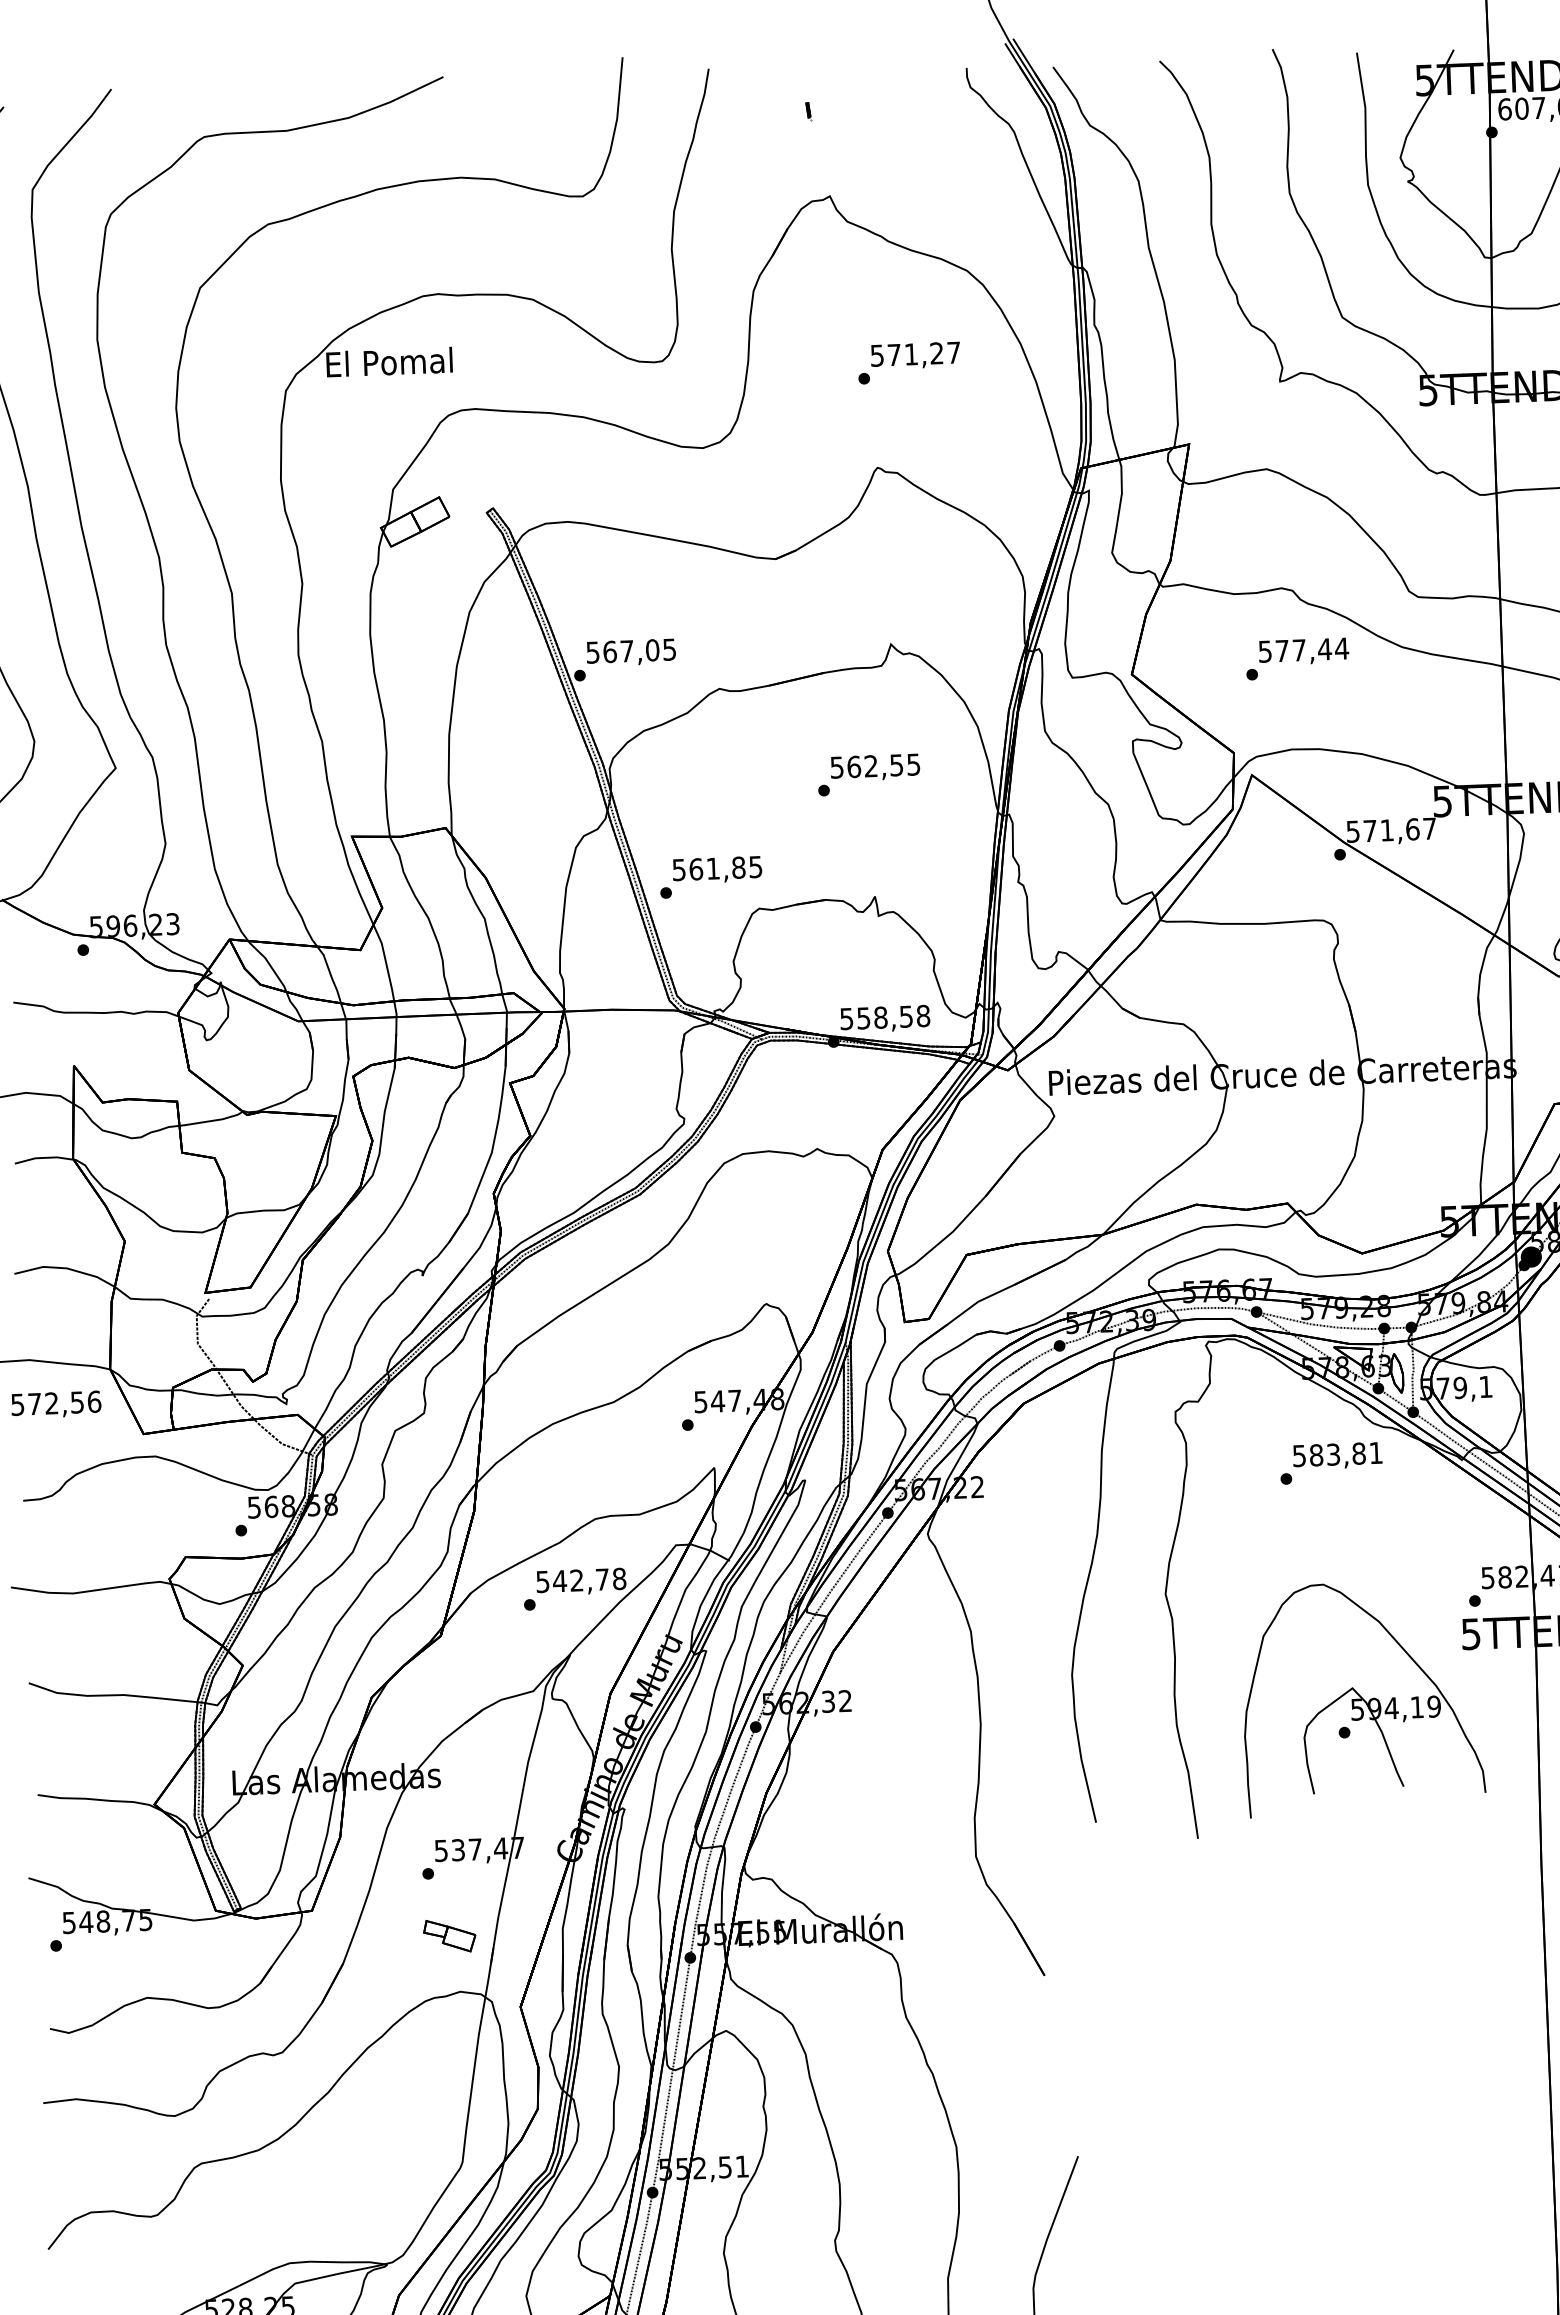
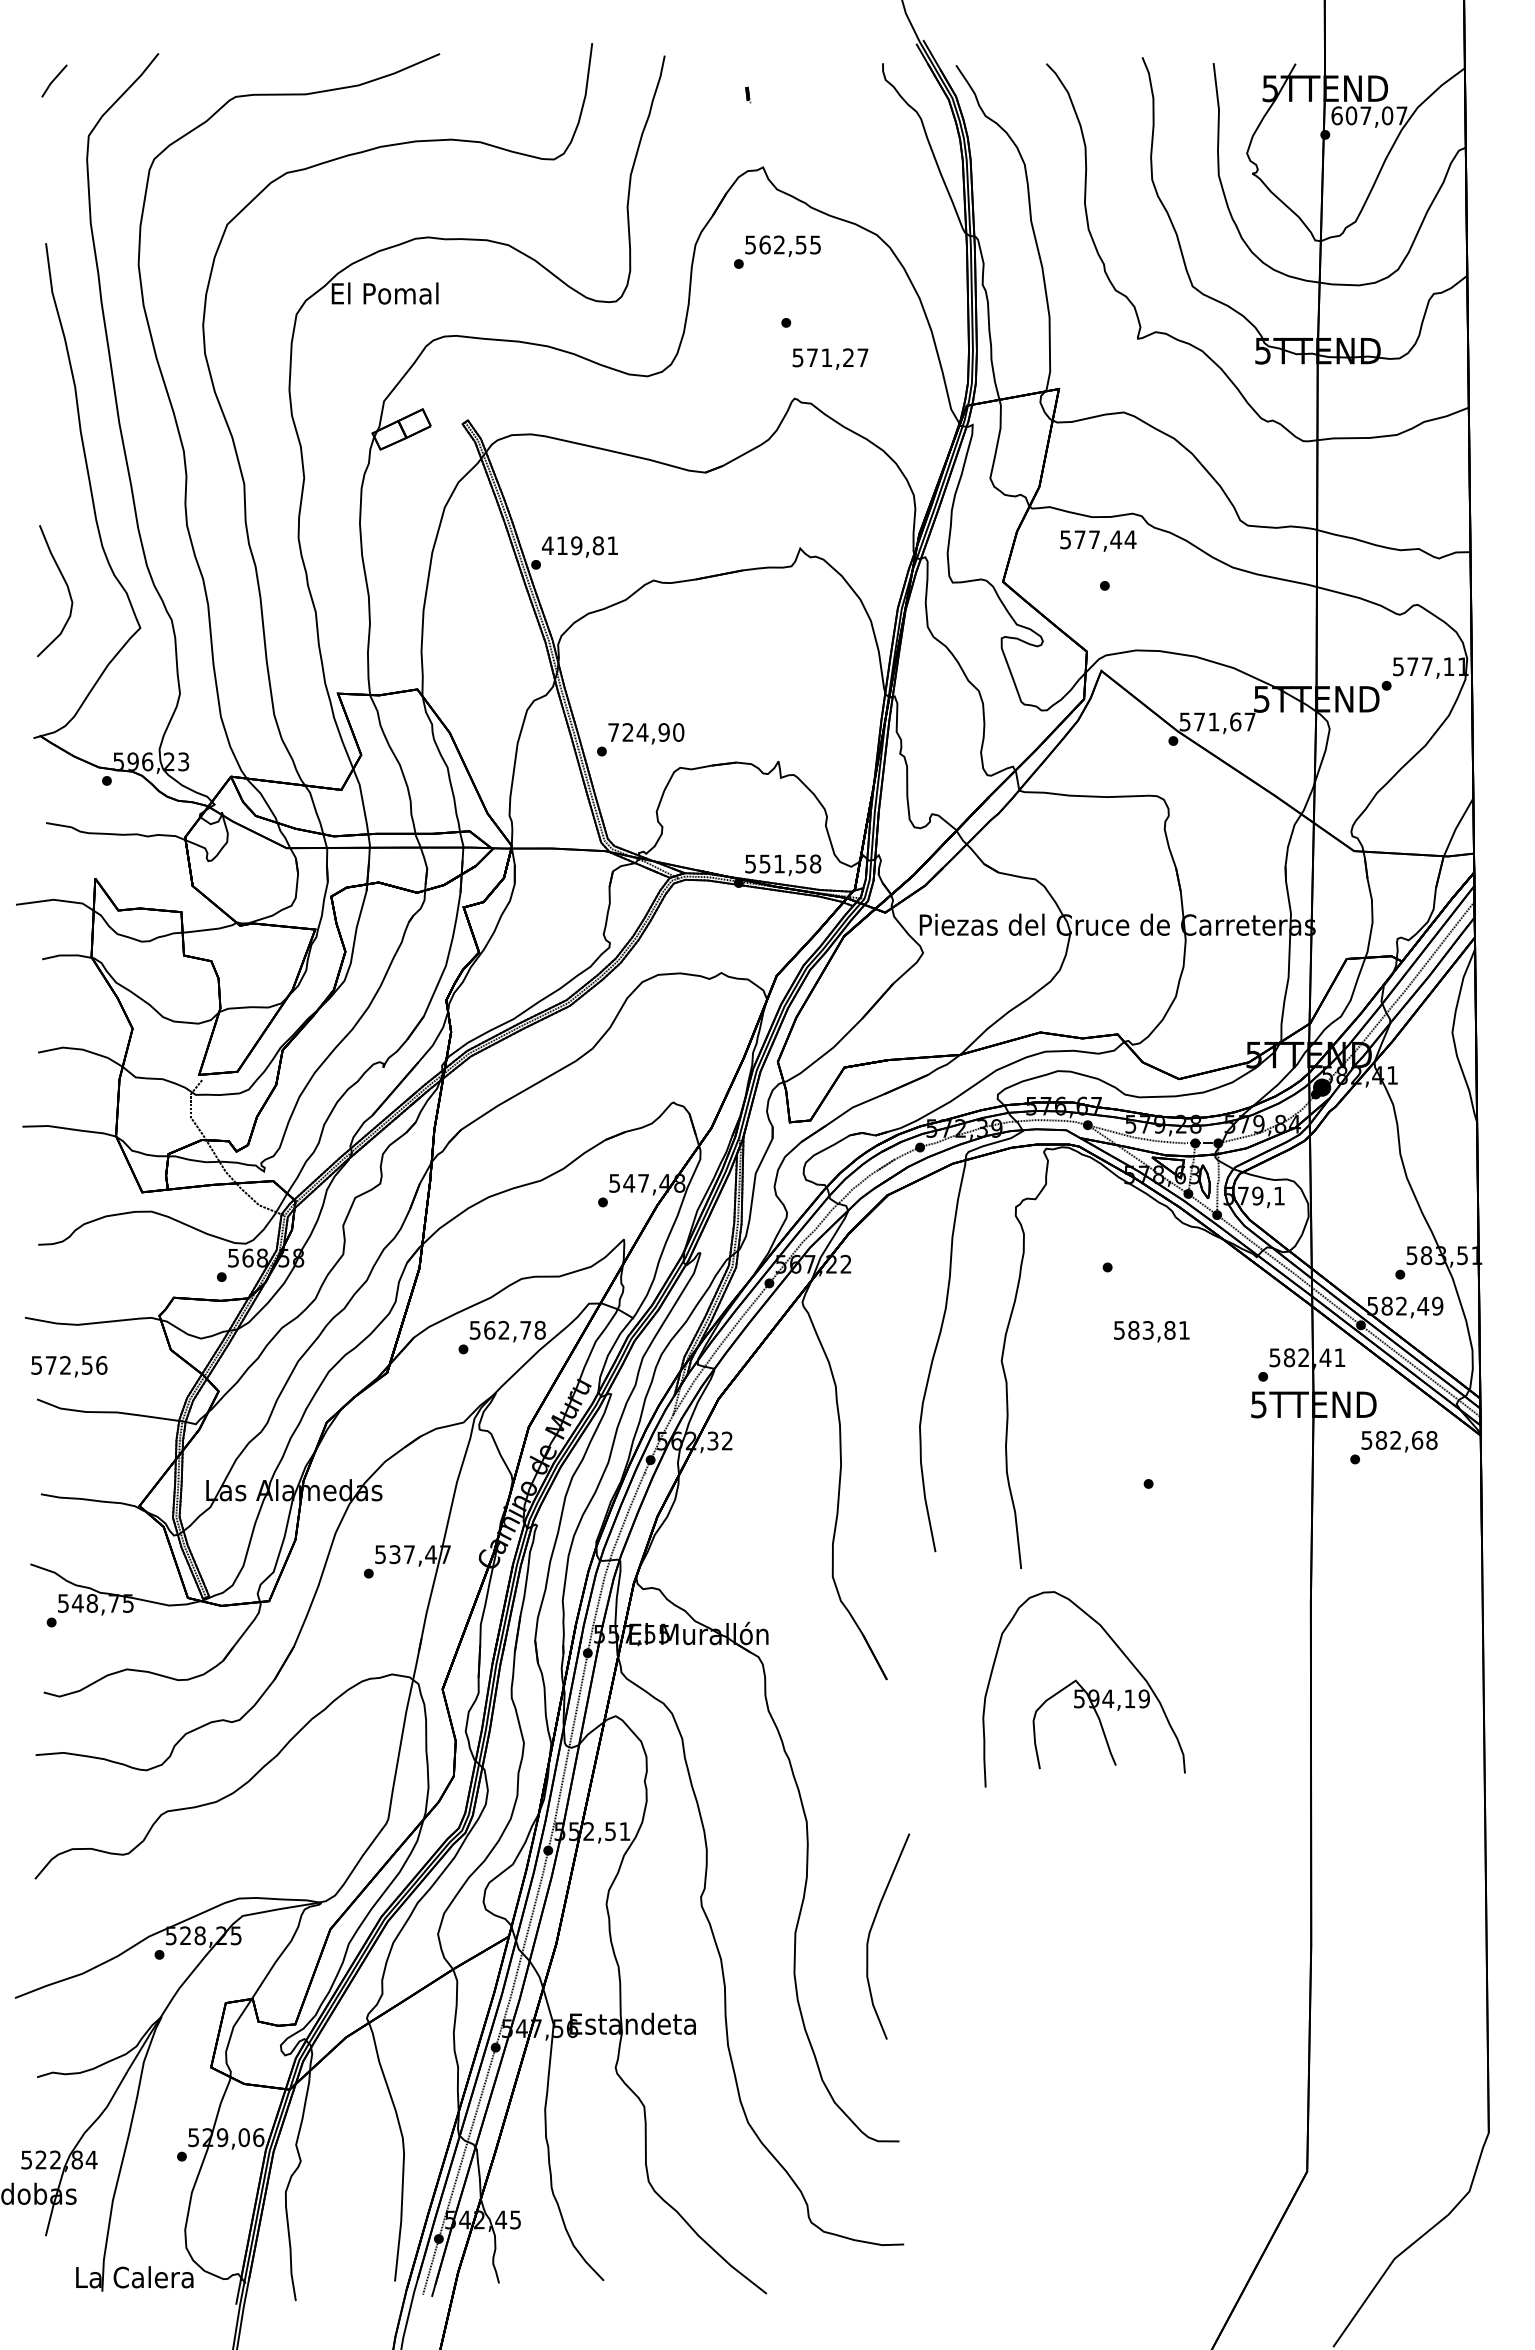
text: (915, 355) -> (830, 358), moved
text: (630, 650) -> (579, 545), 567,05 -> 419,81
text: (1304, 650) -> (1098, 540), moved
text: (869, 774) -> (777, 251), moved
text: (717, 868) -> (646, 732), 561,85 -> 724,90
text: (880, 1017) -> (779, 863), 558,58 -> 551,58
text: (56, 1404) -> (69, 1366), moved
text: (1337, 1455) -> (1151, 1331), moved
text: (559, 1580) -> (489, 1329), 542,78 -> 562,78
part: (1362, 1698) -> (1083, 1689), moved
part: (449, 1935) -> (384, 1626), removed

